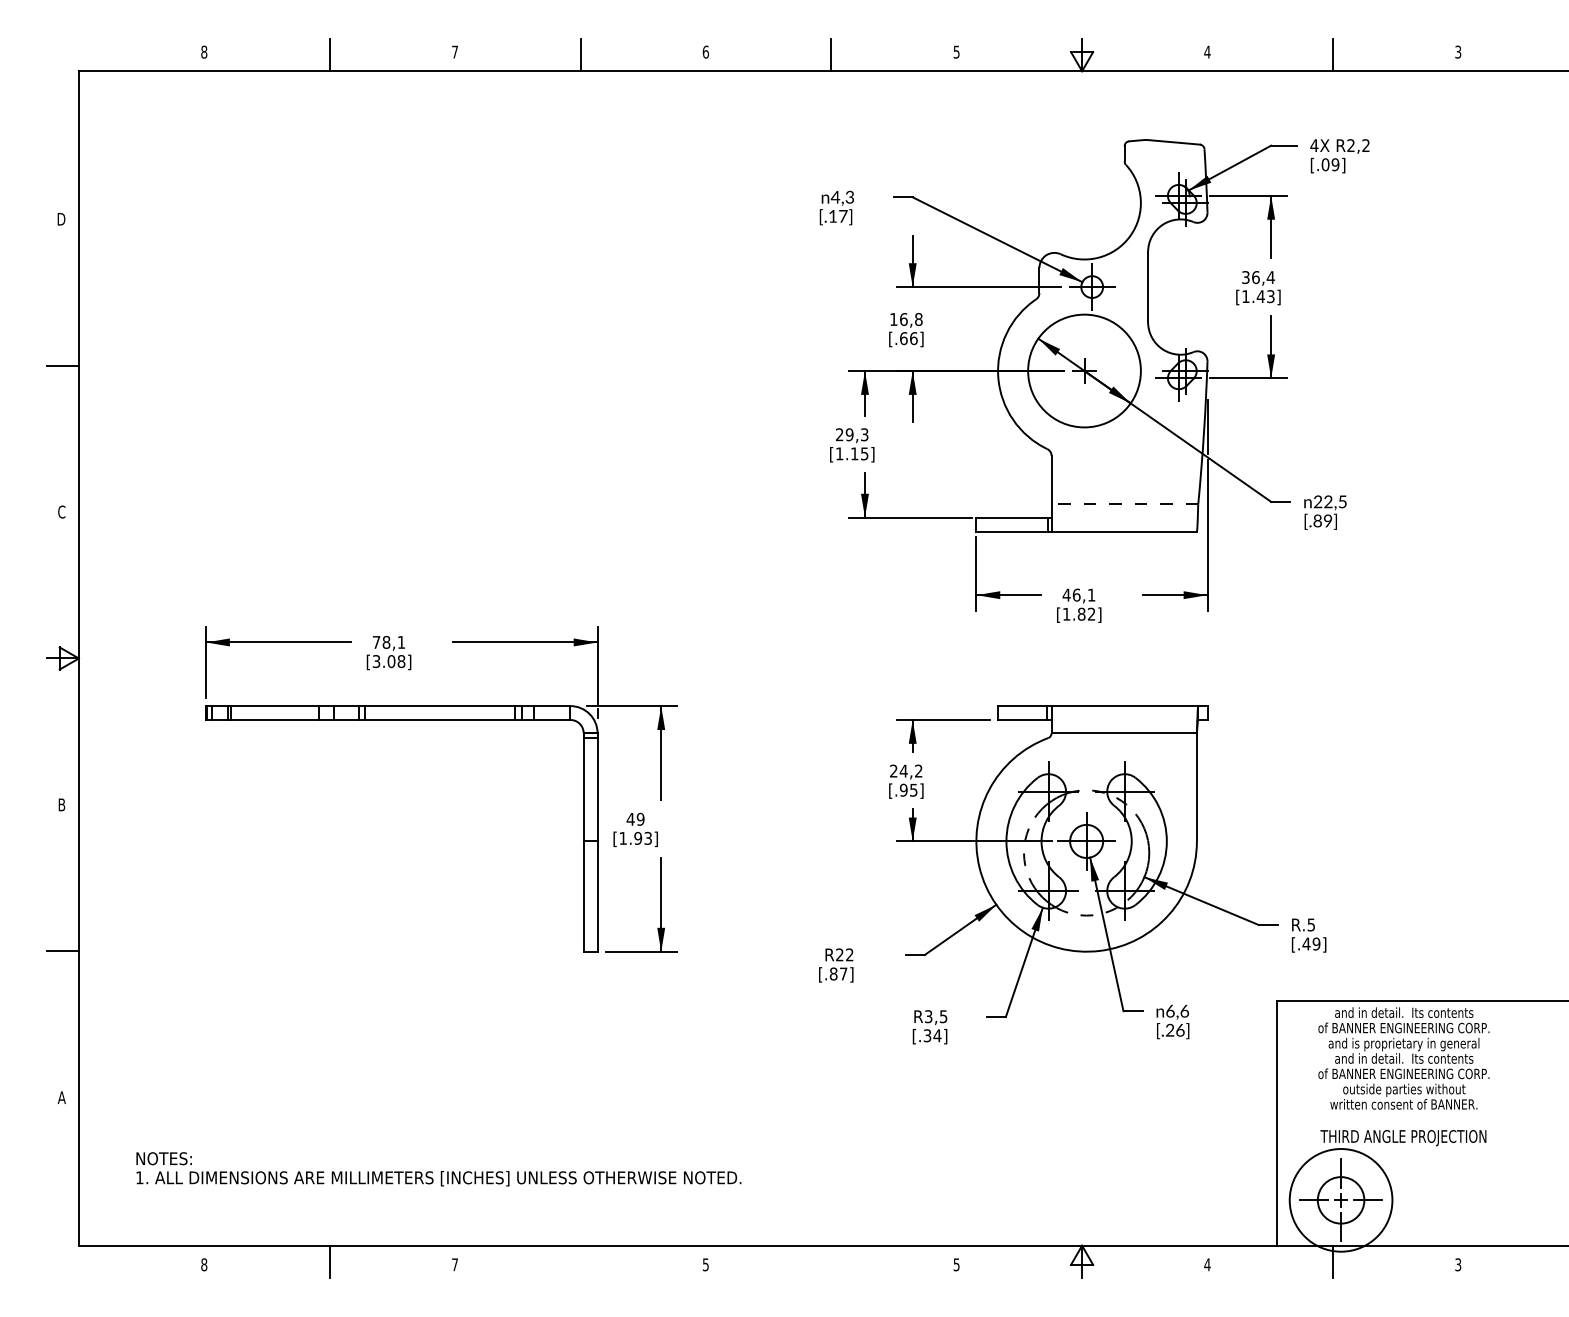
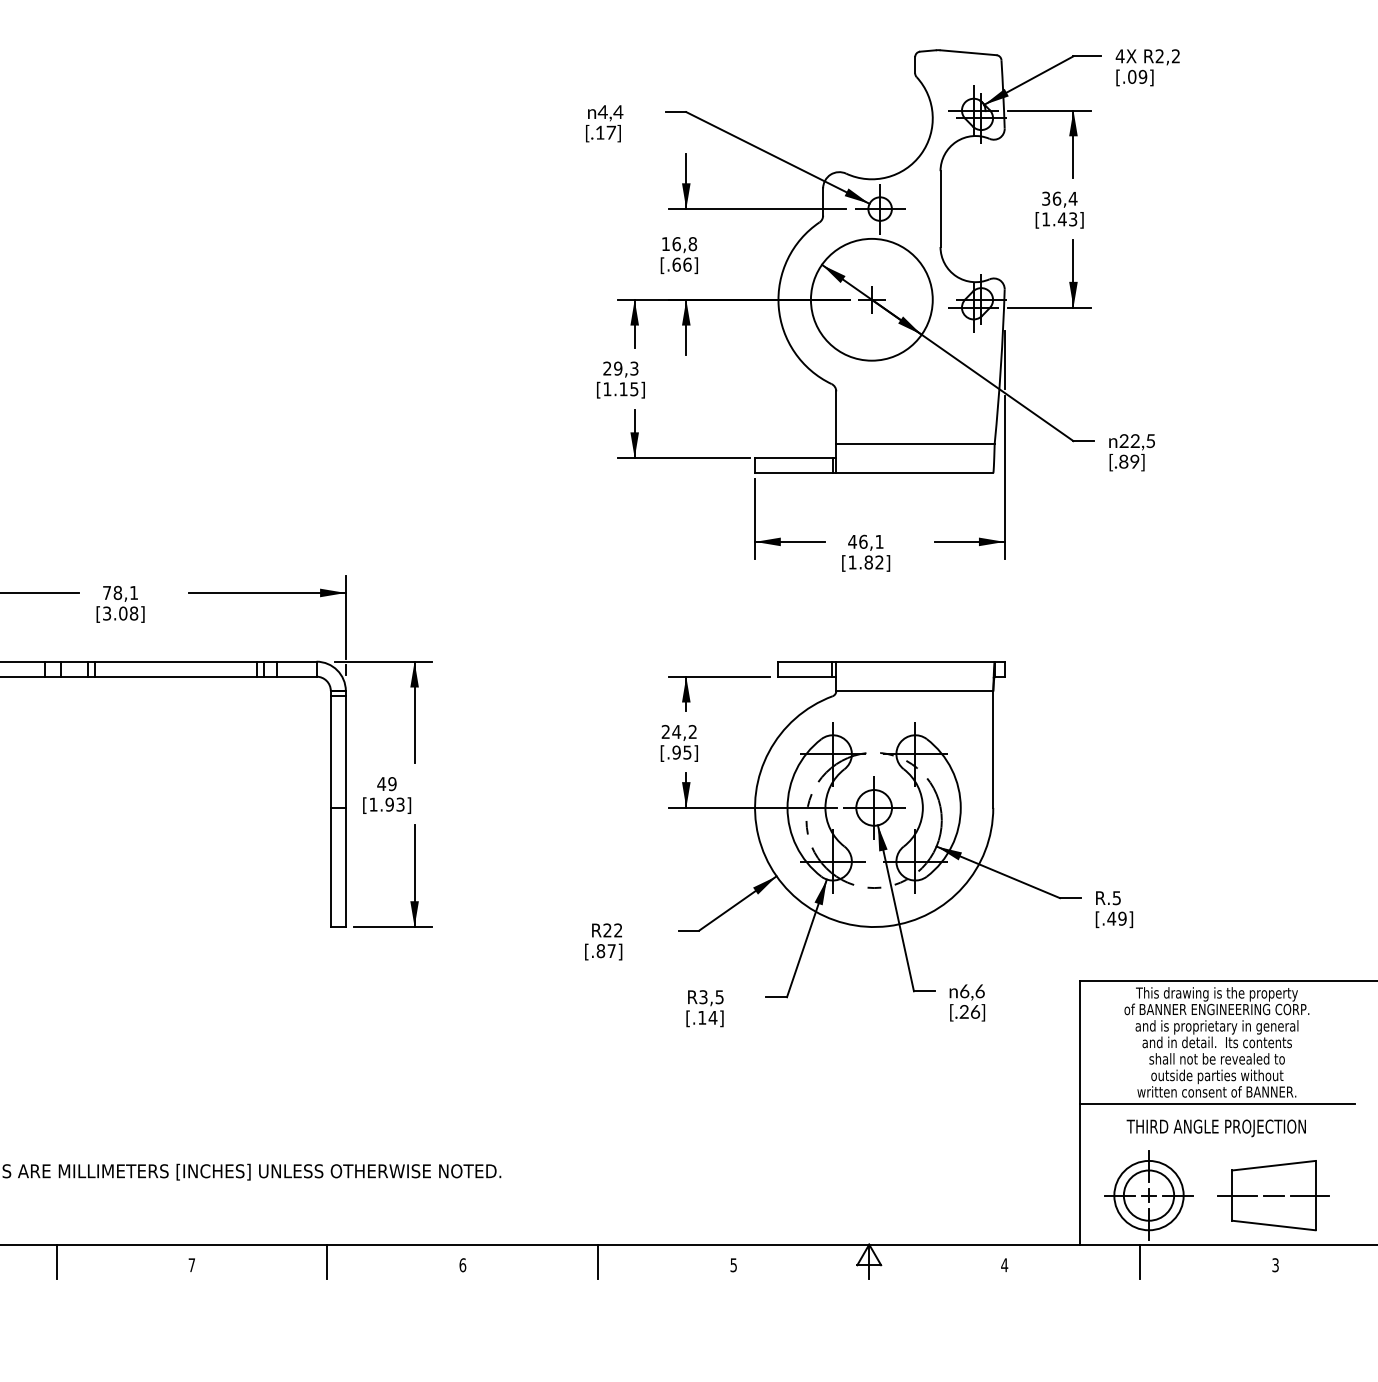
text: (849, 196) -> (617, 111), 4,3 -> 4,4
line: (1124, 504) -> (915, 443), dashed -> solid
text: (1403, 1013) -> (1216, 993), and in detail.  Its contents -> This drawing is the property
text: (927, 1035) -> (702, 1017), [.34] -> [.14]
text: (1403, 1073) -> (1216, 1058), of BANNER ENGINEERING CORP. -> shall not be revealed to
line: (1403, 1115) -> (1216, 1103), added
circle: (1341, 1200) -> (1149, 1195), size x0.62
part: (1456, 1200) -> (1273, 1195), added
line: (580, 1261) -> (327, 1261), added
line: (831, 1261) -> (598, 1261), added
text: (705, 1264) -> (462, 1264), 5 -> 6

